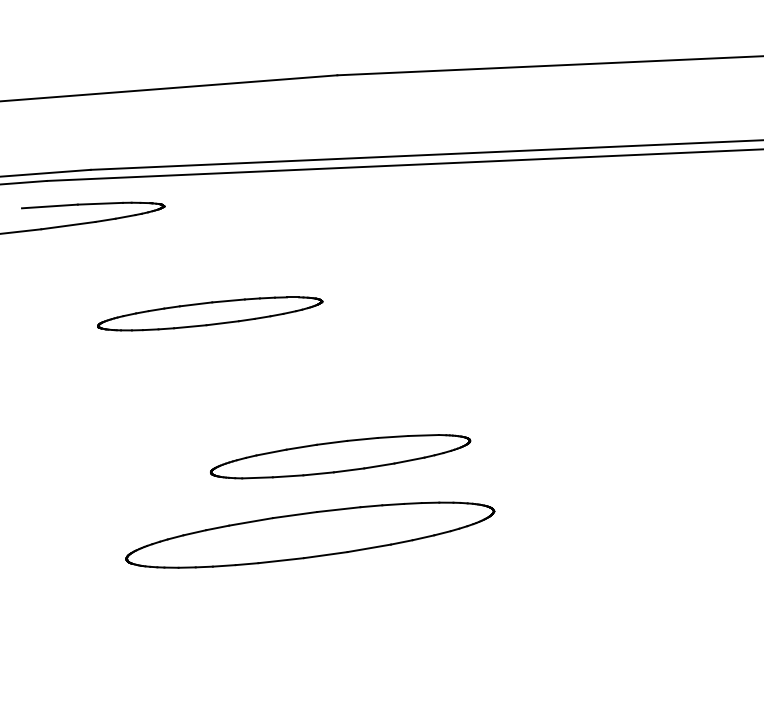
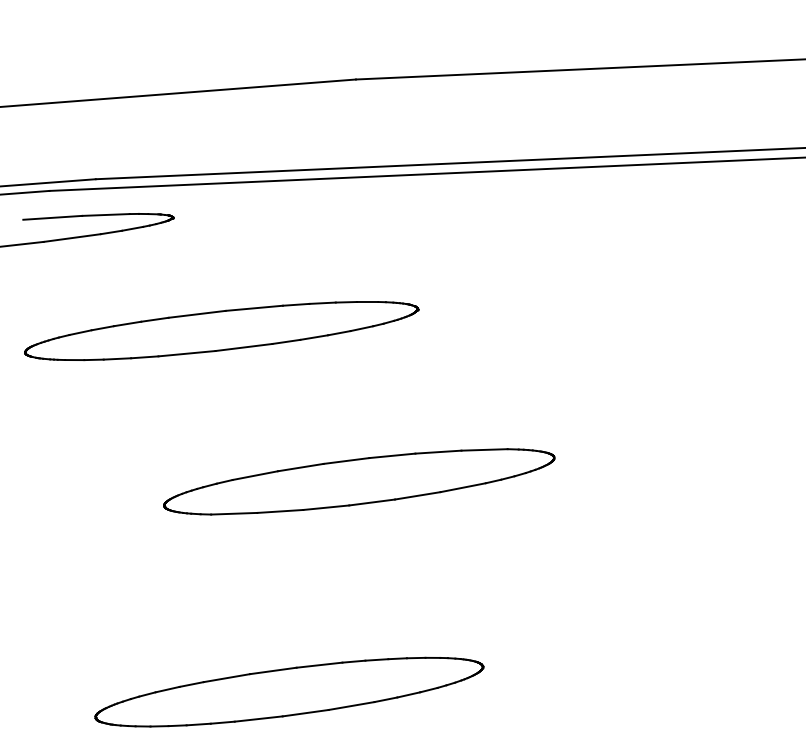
part: (209, 313) -> (221, 330), size x1.67
part: (340, 456) -> (359, 481), size x1.43
part: (310, 534) -> (289, 691), moved

